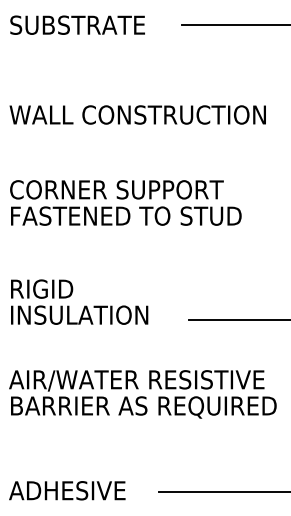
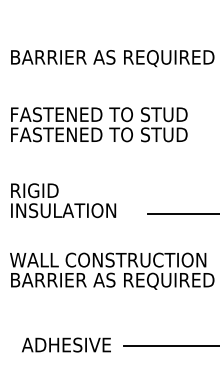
text: (142, 116) -> (111, 58), WALL CONSTRUCTION -> BARRIER AS REQUIRED
text: (125, 189) -> (98, 114), CORNER SUPPORT -> FASTENED TO STUD
text: (137, 380) -> (107, 260), AIR/WATER RESISTIVE -> WALL CONSTRUCTION
text: (67, 490) -> (66, 344), moved

